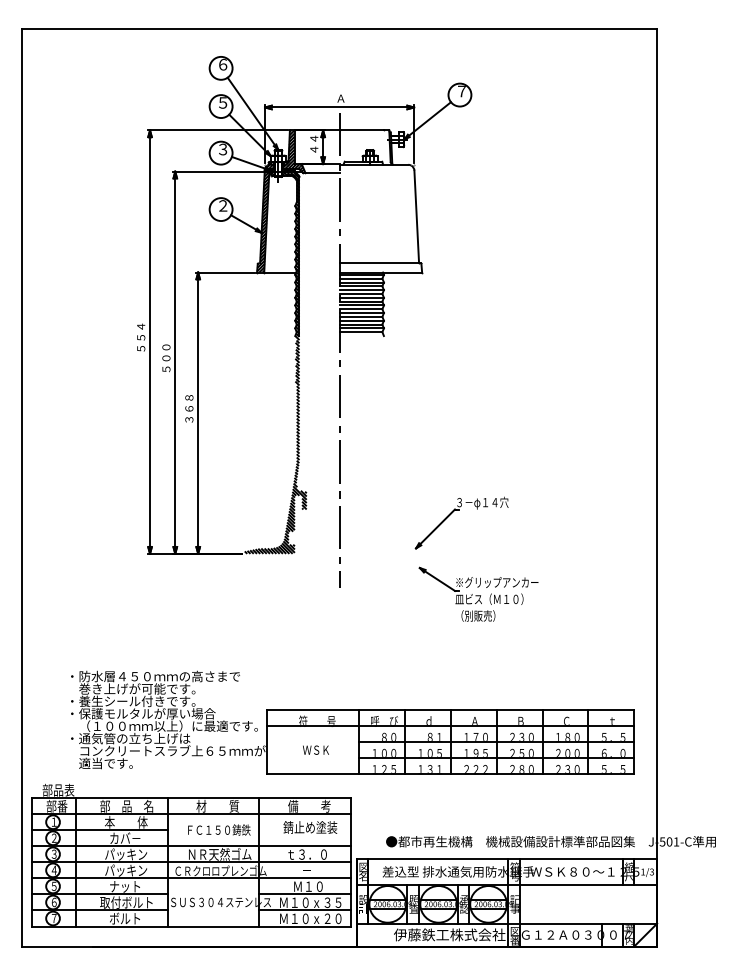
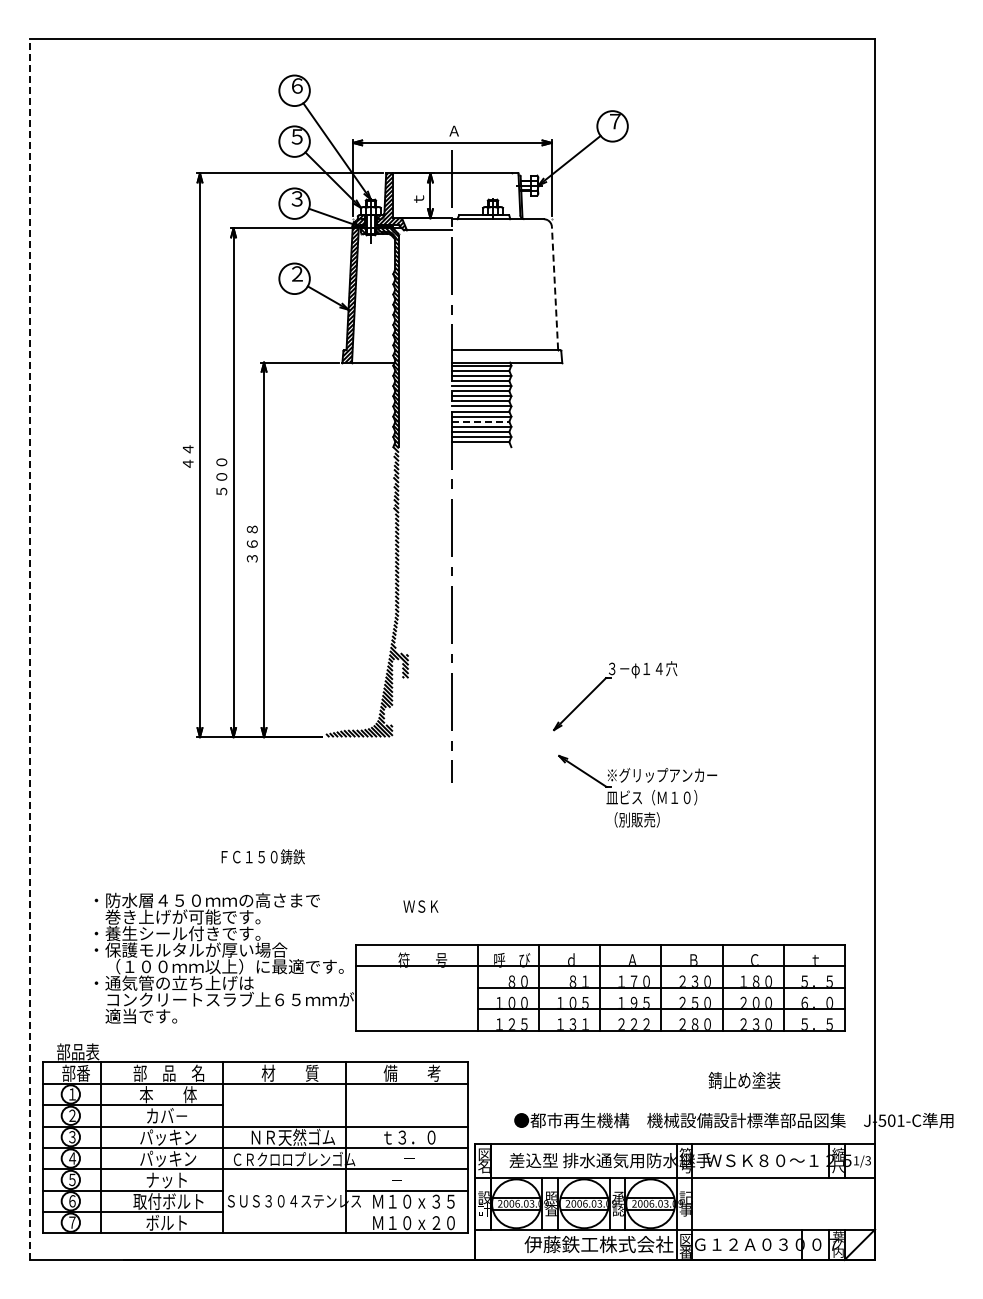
text: (314, 143) -> (418, 191), ４４ -> ｔ
line: (417, 216) -> (555, 287), solid -> dashed
line: (361, 316) -> (481, 421), solid -> dashed
text: (140, 337) -> (187, 448), ５５４ -> ４４
line: (21, 488) -> (29, 649), solid -> dashed
text: (315, 750) -> (420, 906), moved
text: (310, 827) -> (744, 1080), moved
text: (218, 829) -> (262, 856), moved
text: (308, 886) -> (410, 1180), Ｍ１０ -> －
line: (305, 910) -> (406, 1212), removed

